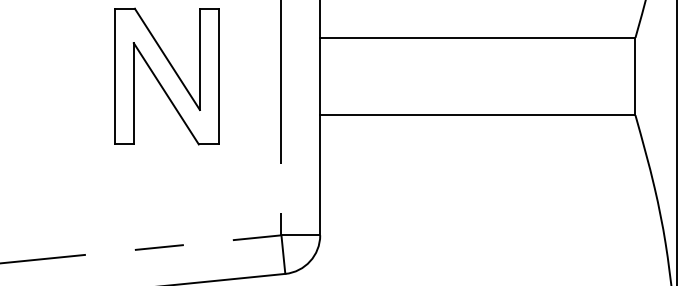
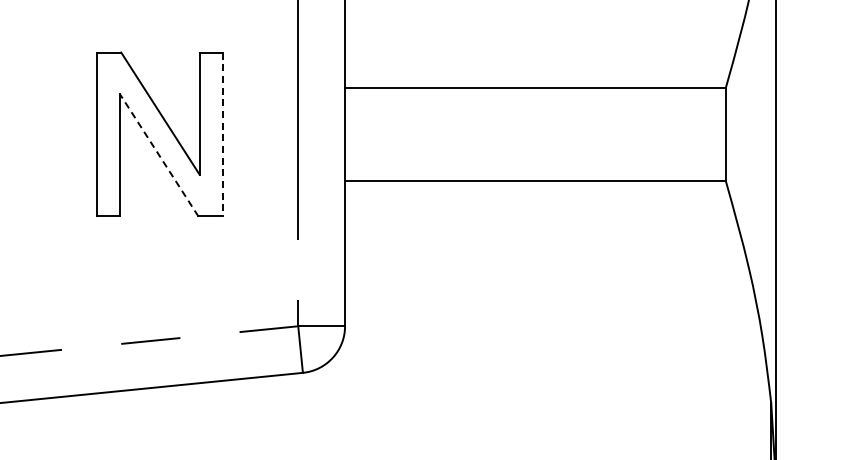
line: (218, 76) -> (222, 134), solid -> dashed
line: (166, 93) -> (159, 155), solid -> dashed

